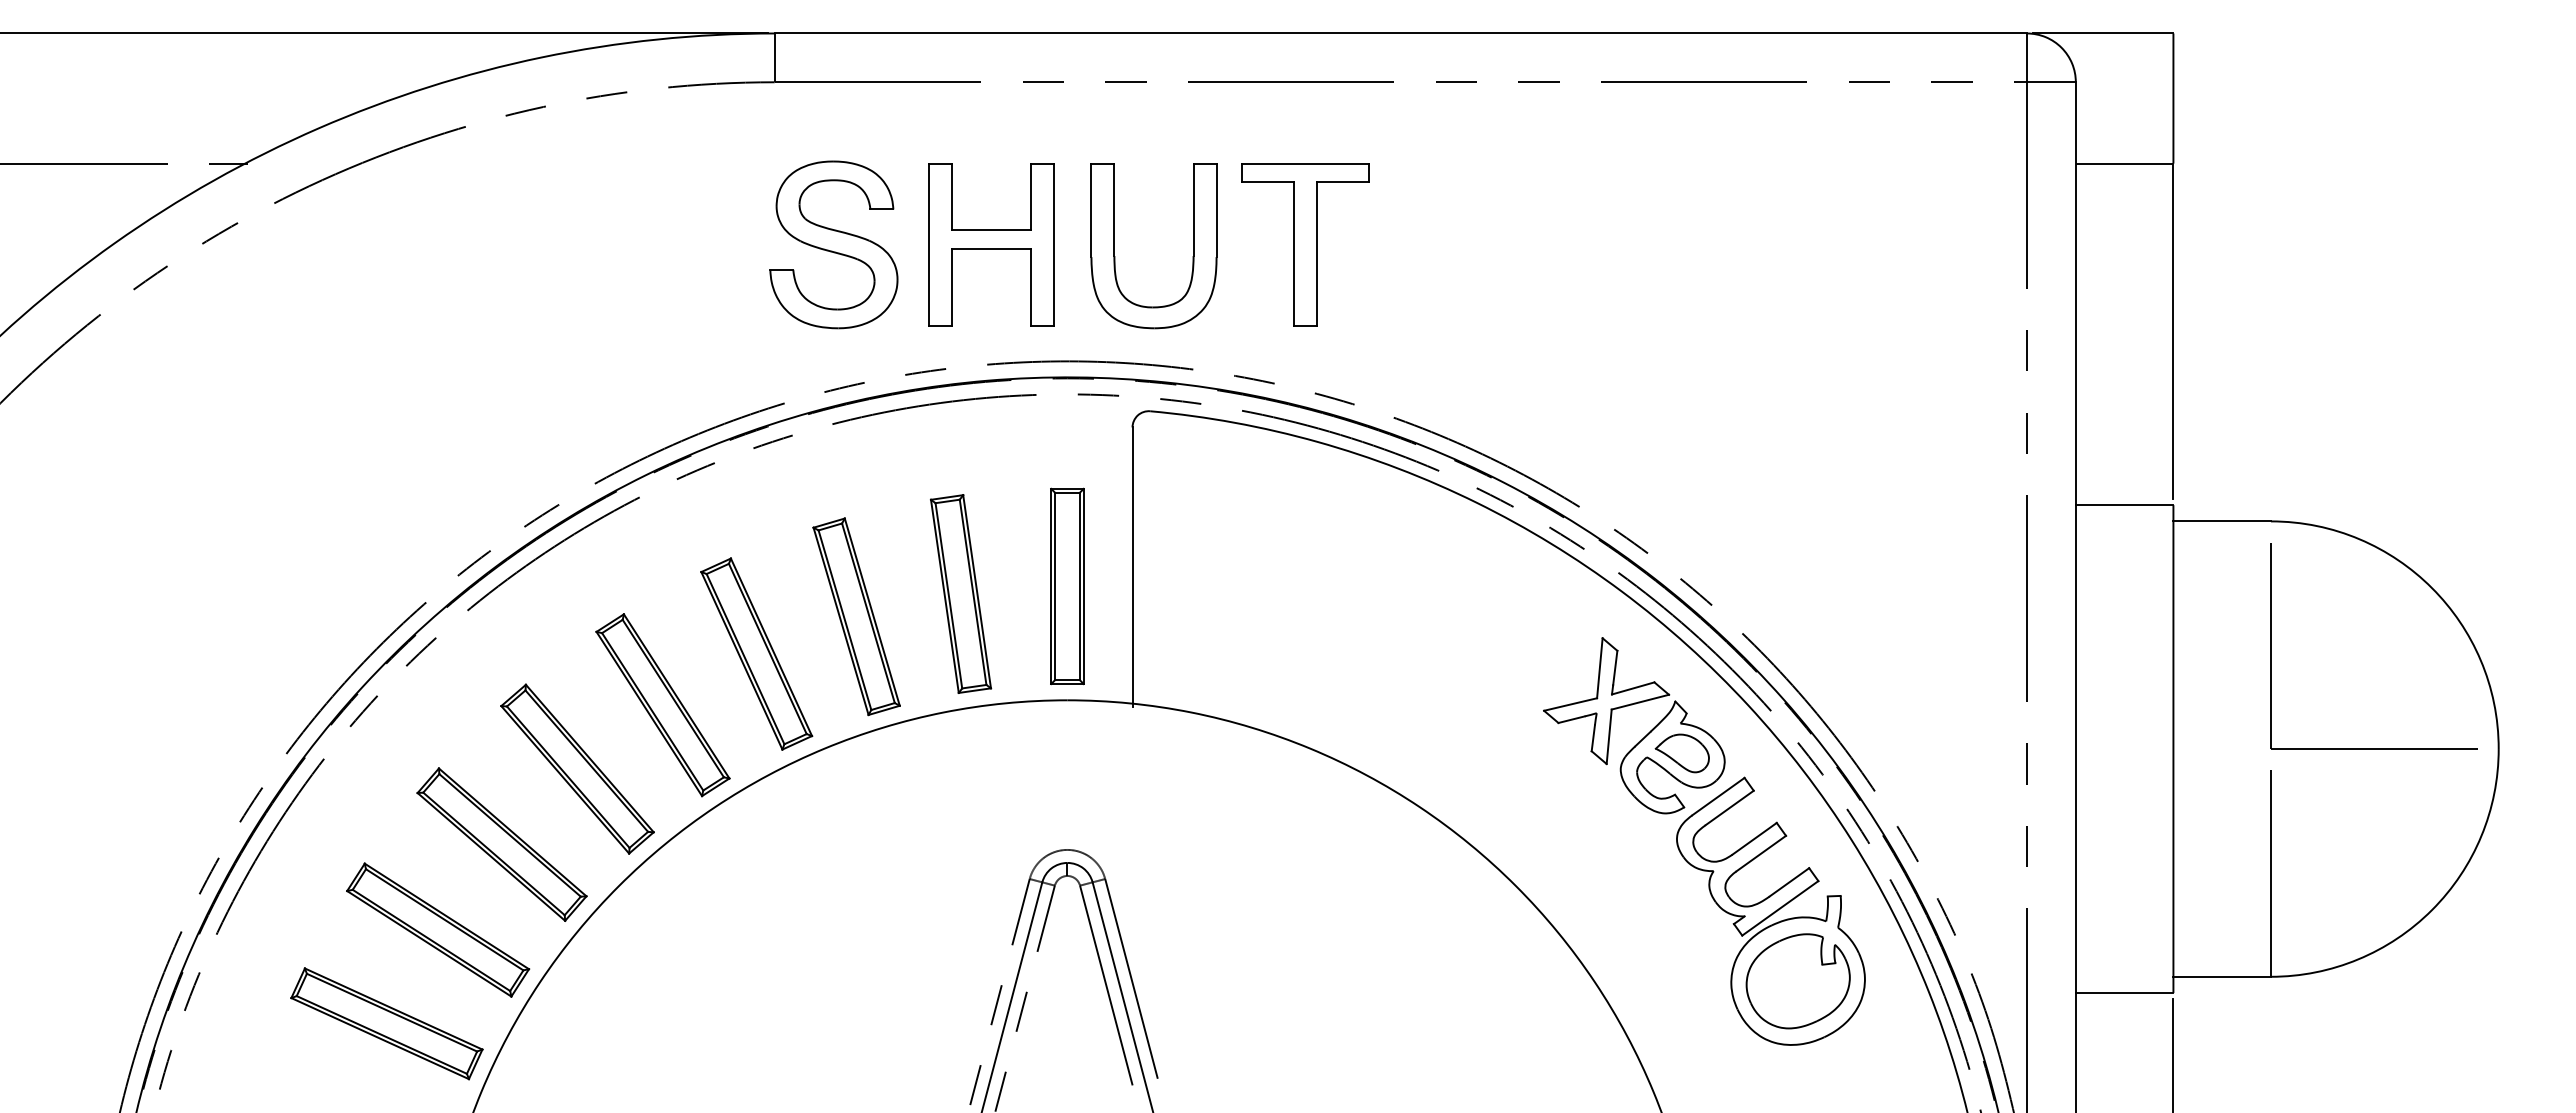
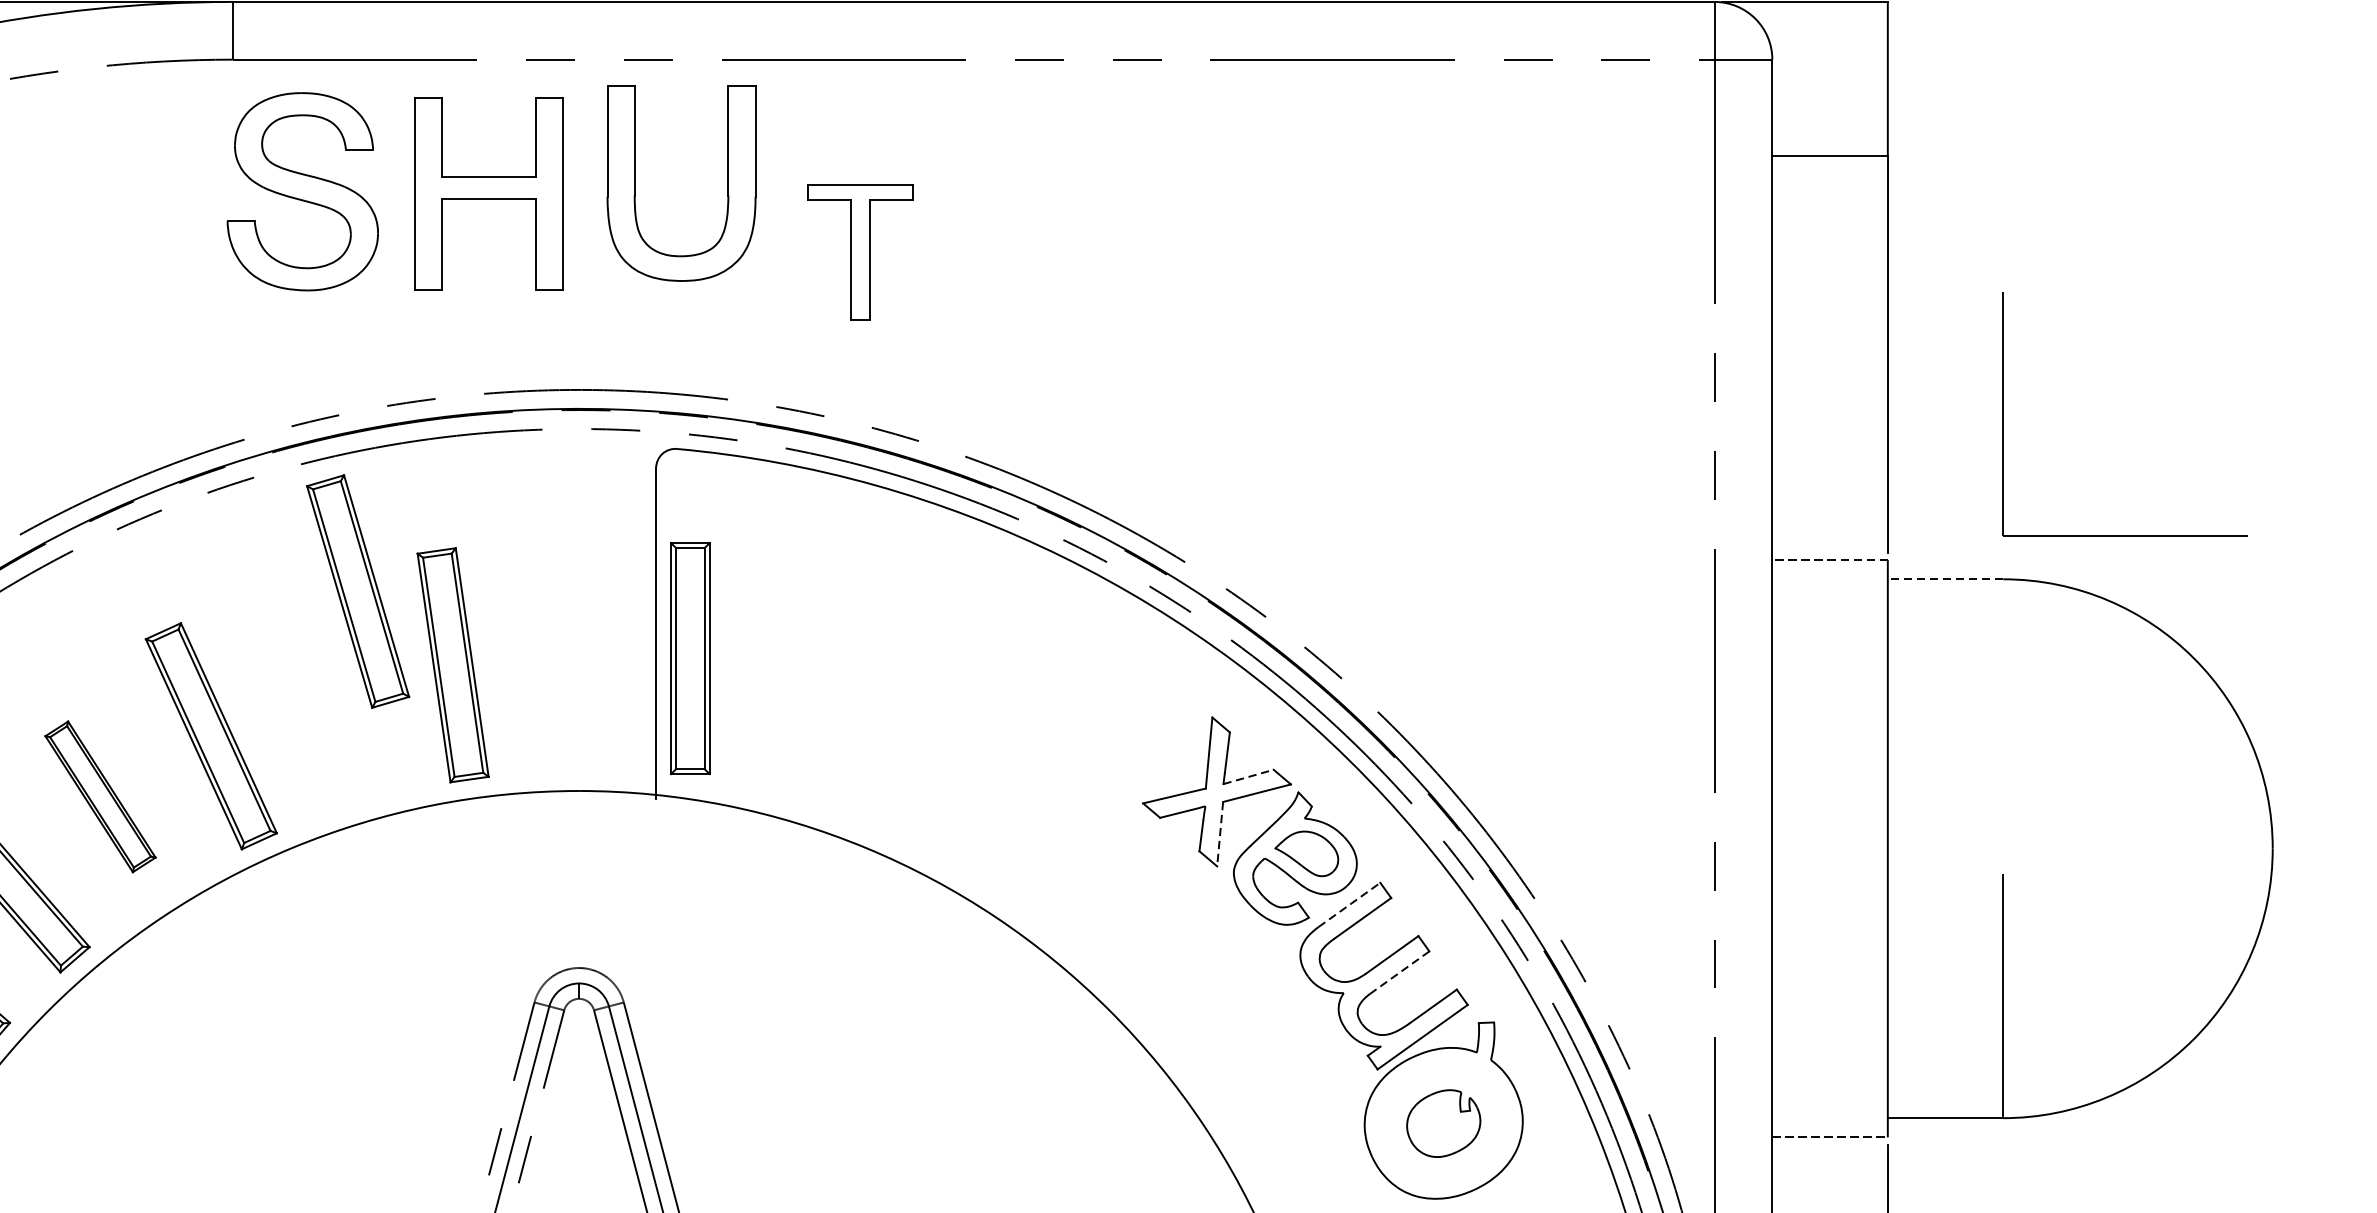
part: (833, 244) -> (302, 191), moved
part: (991, 244) -> (489, 193), moved
part: (1305, 244) -> (860, 251), size x0.7
part: (1114, 246) -> (634, 184), moved
line: (2124, 505) -> (1829, 560), solid -> dashed
line: (2222, 521) -> (1945, 579), solid -> dashed
part: (1067, 586) -> (690, 658), moved
part: (856, 616) -> (357, 591), moved
part: (2271, 646) -> (2003, 414), moved
line: (1633, 688) -> (1248, 777), solid -> dashed
part: (662, 705) -> (99, 797), size x0.7
line: (1609, 737) -> (1220, 835), solid -> dashed
line: (1718, 796) -> (1349, 904), solid -> dashed
line: (1760, 853) -> (1399, 972), solid -> dashed
part: (1797, 981) -> (1442, 1123), size x0.6
line: (2124, 993) -> (1829, 1137), solid -> dashed

